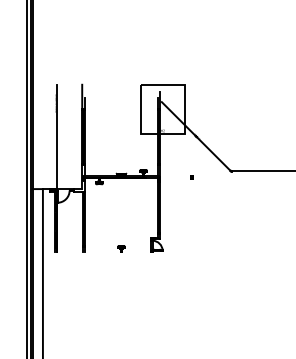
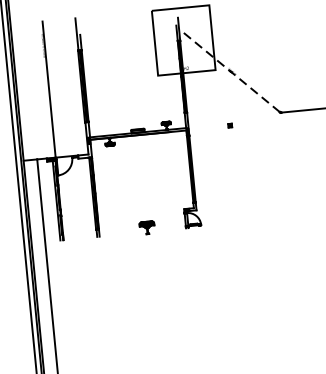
line: (196, 136) -> (231, 71), solid -> dashed
part: (121, 248) -> (147, 227), size x1.6

